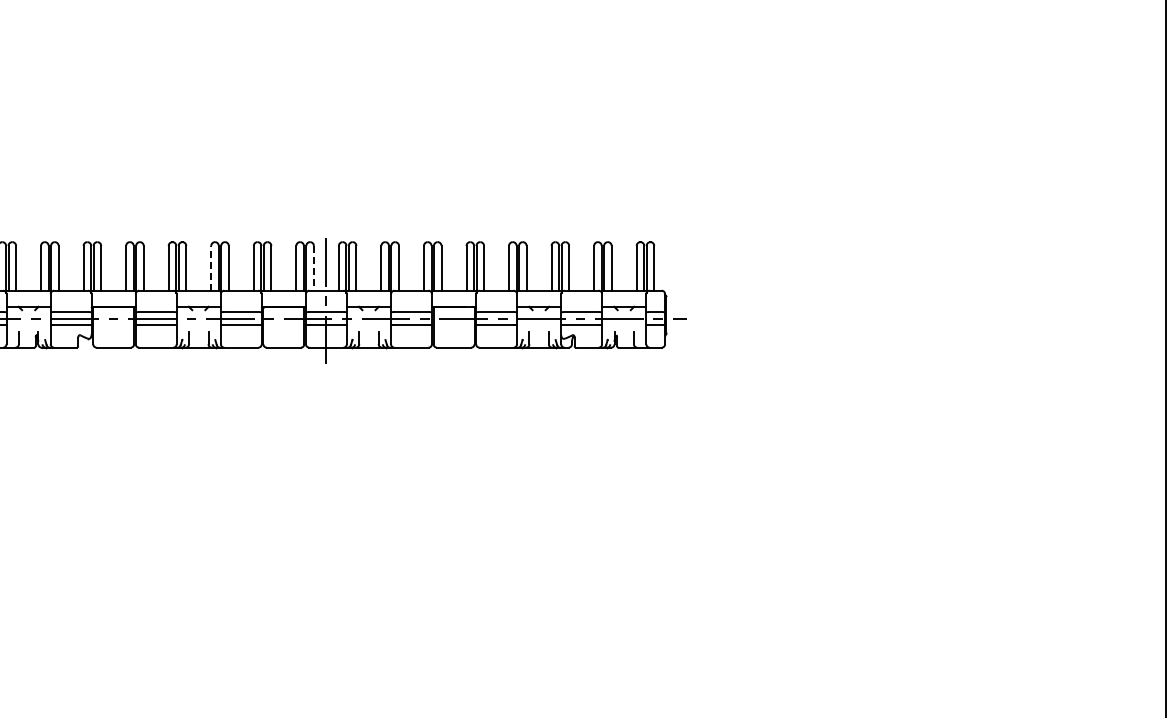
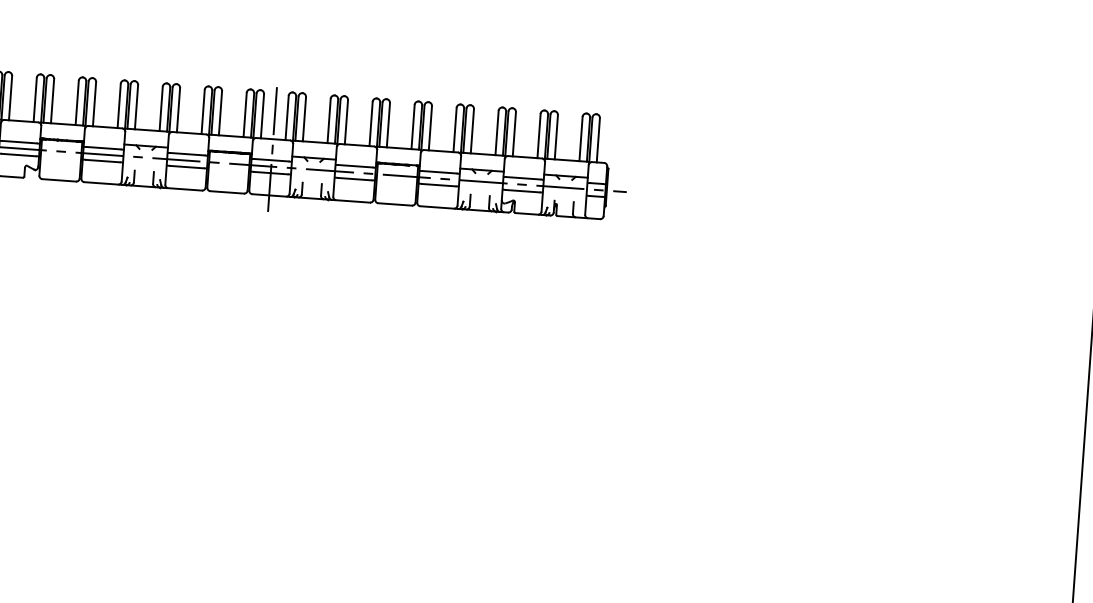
line: (211, 267) -> (161, 108), dashed -> solid
line: (313, 268) -> (262, 116), dashed -> solid

